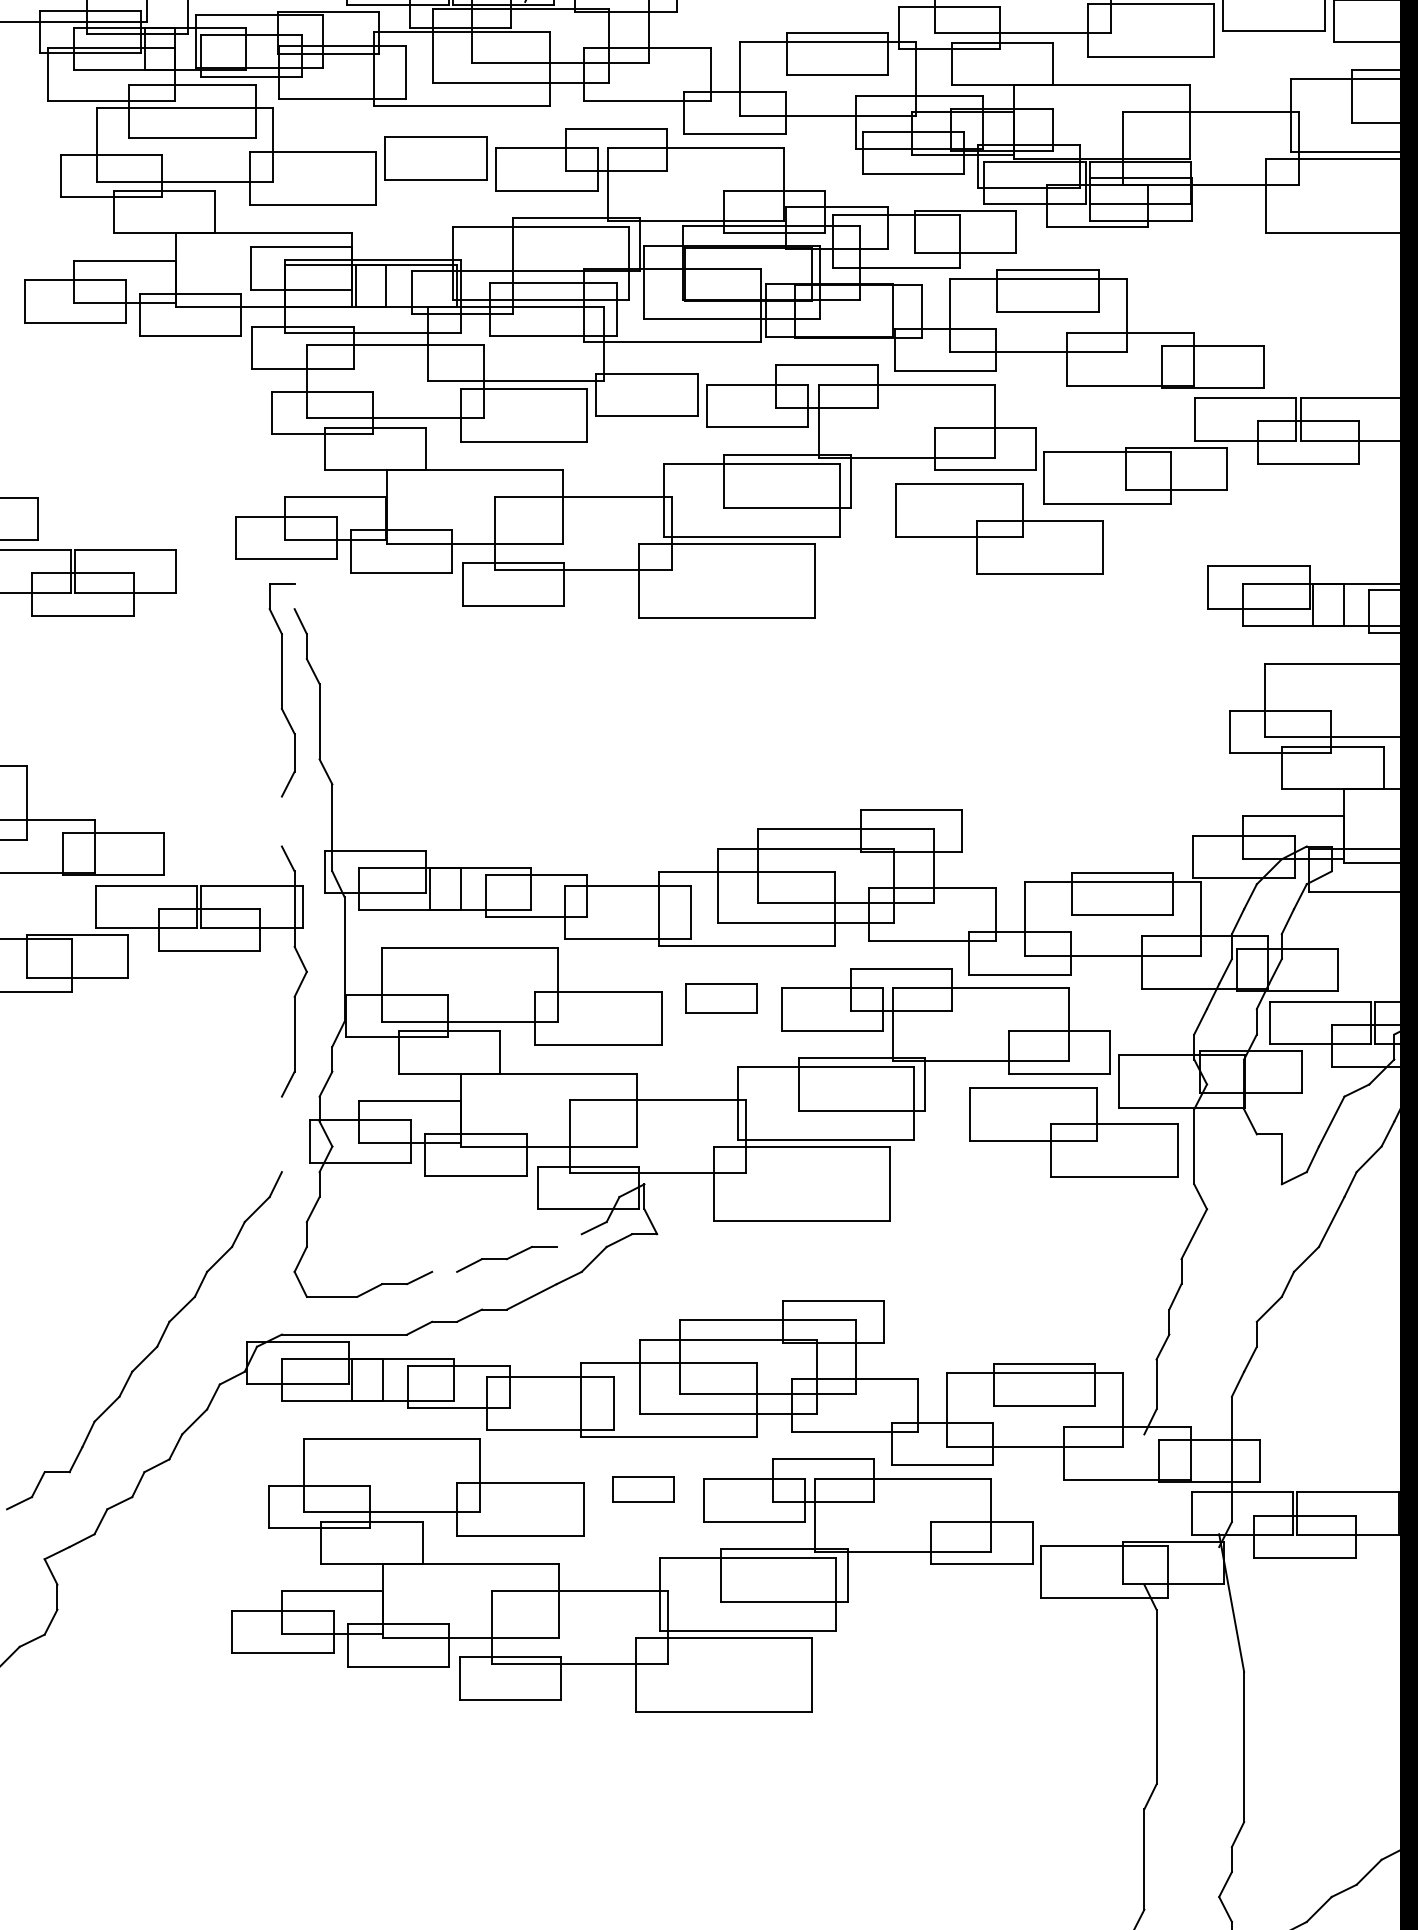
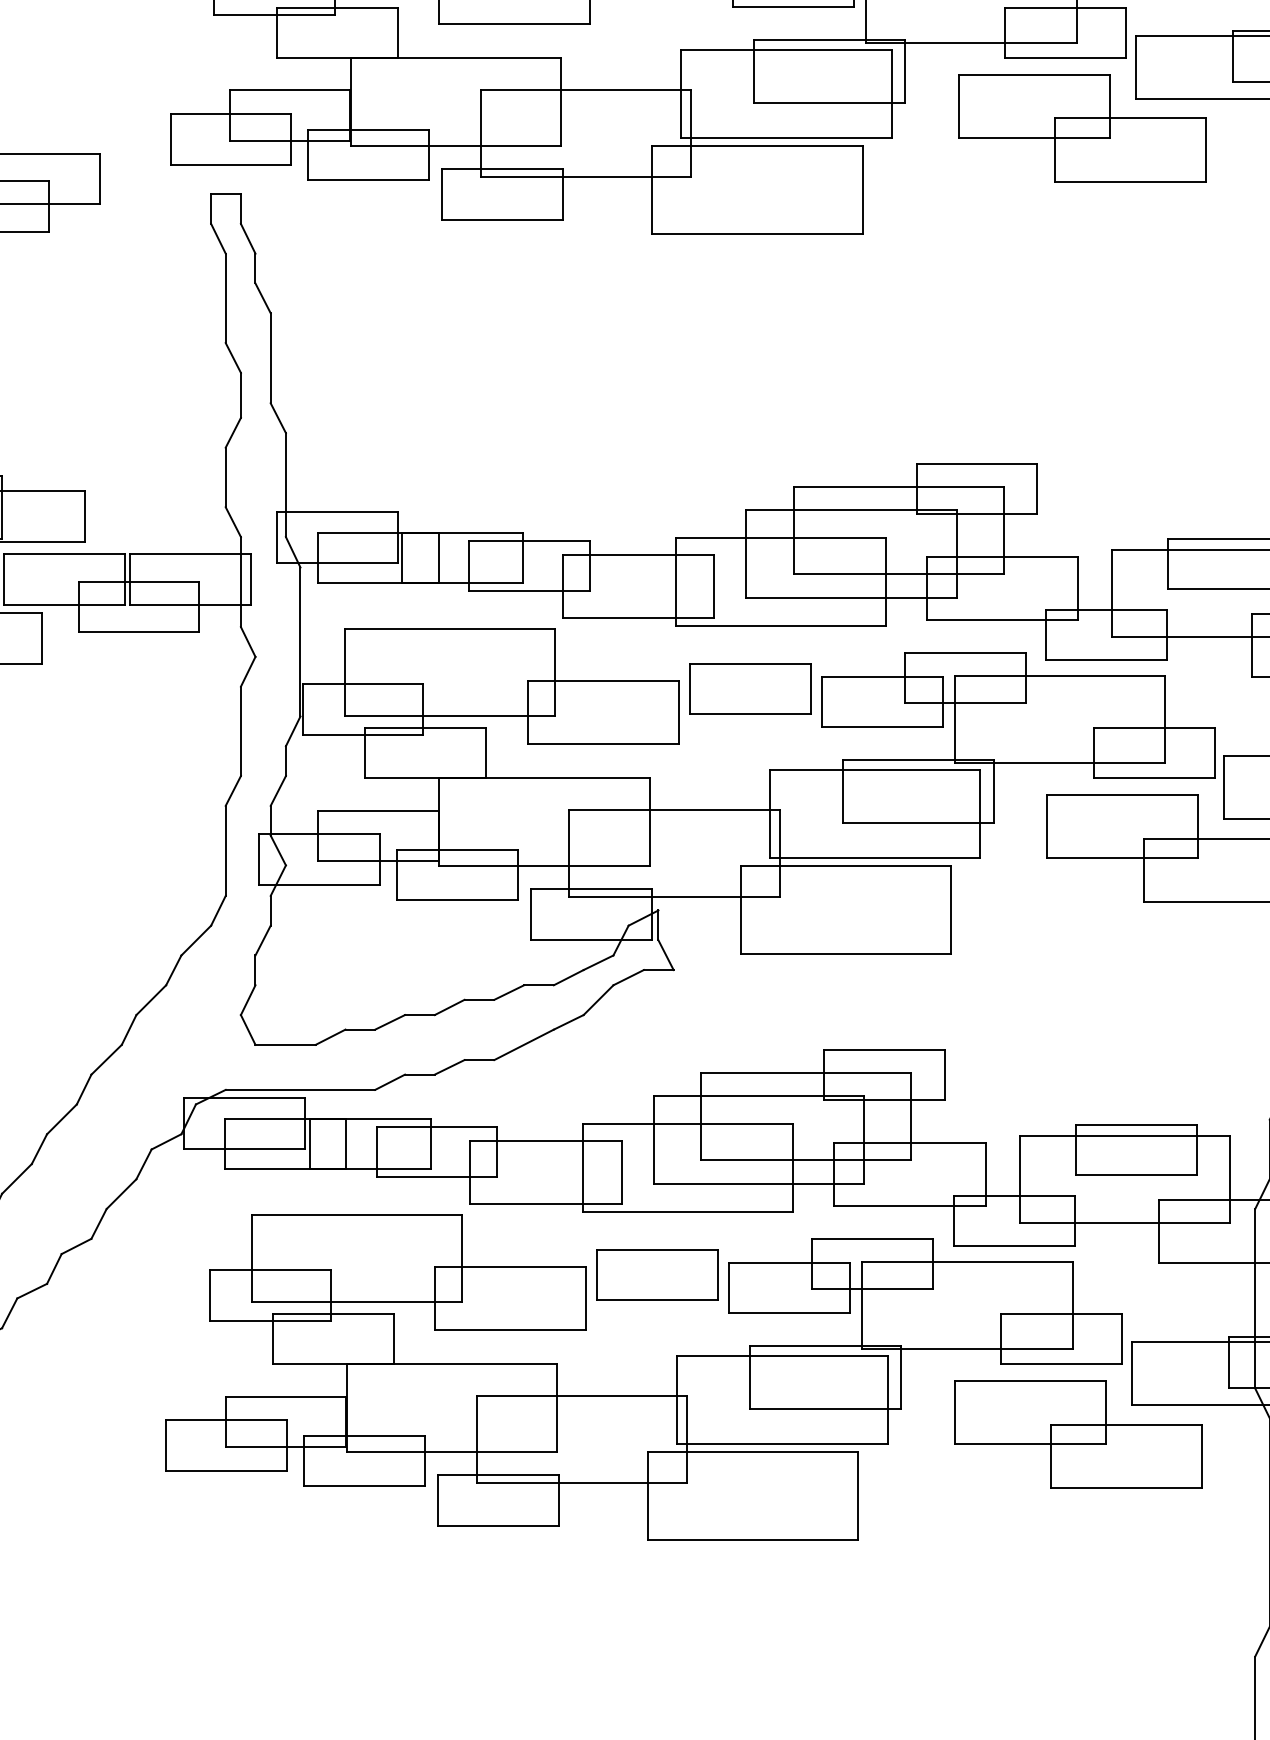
line: (294, 596) -> (240, 208), added
line: (281, 821) -> (225, 477), added
part: (721, 998) -> (750, 688), size x1.43
line: (281, 1134) -> (225, 851), added
line: (568, 1240) -> (567, 977), added
line: (444, 1271) -> (419, 1014), added
part: (643, 1489) -> (657, 1274), size x1.67
line: (1144, 1509) -> (1255, 1298), added
part: (995, 1623) -> (1077, 1434), added

